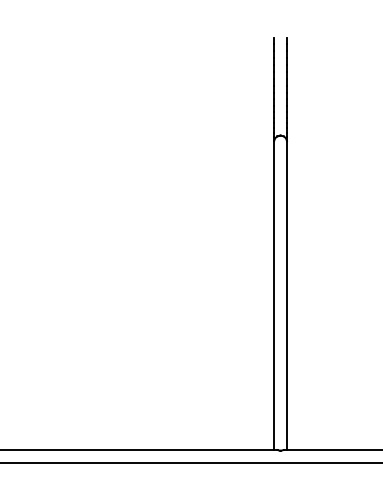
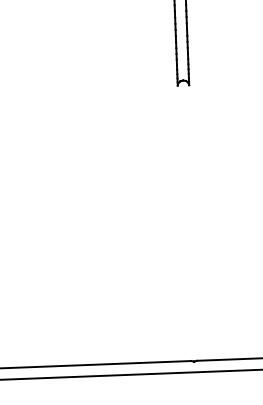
line: (274, 295) -> (183, 223), removed
line: (286, 295) -> (194, 222), removed

